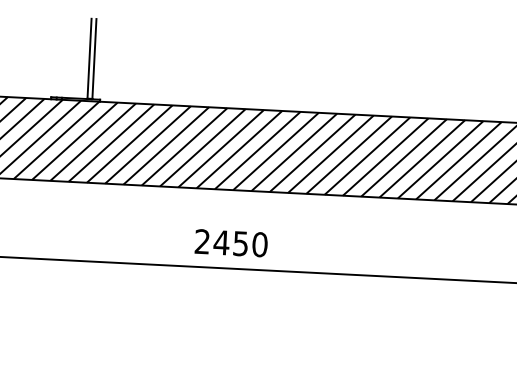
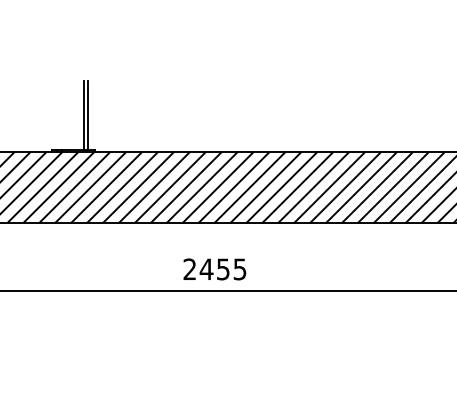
text: (259, 244) -> (239, 269), 2450 -> 2455

